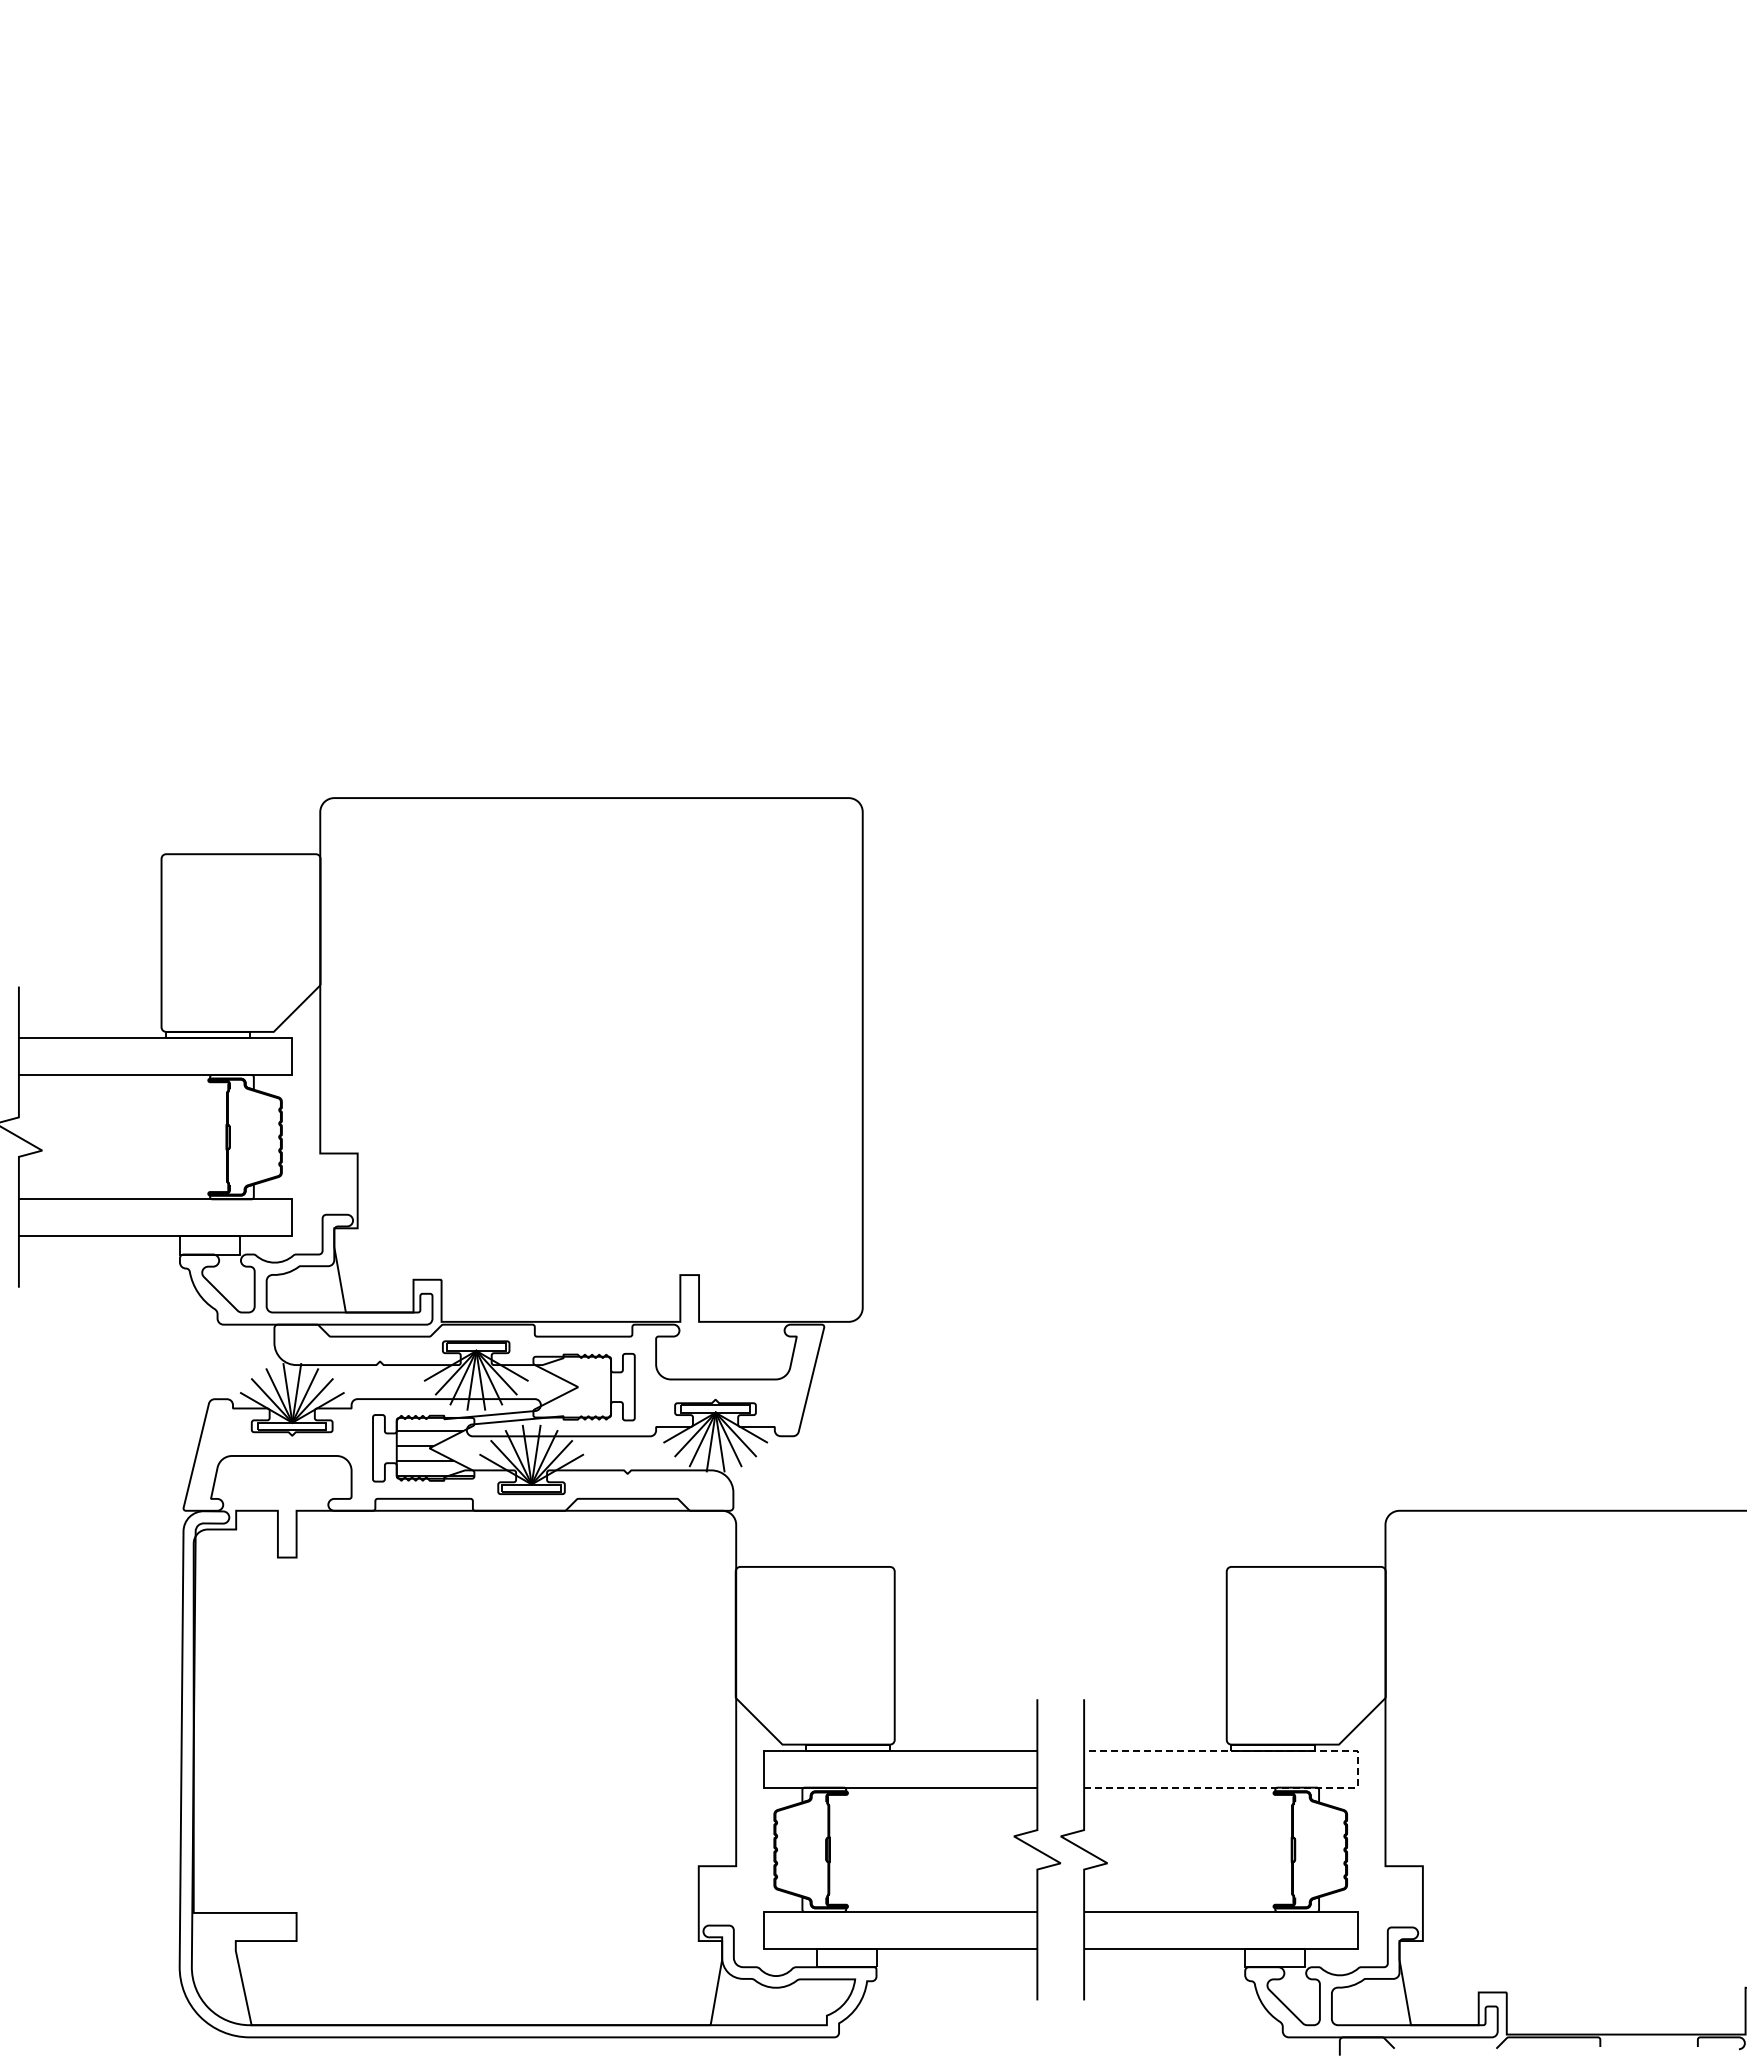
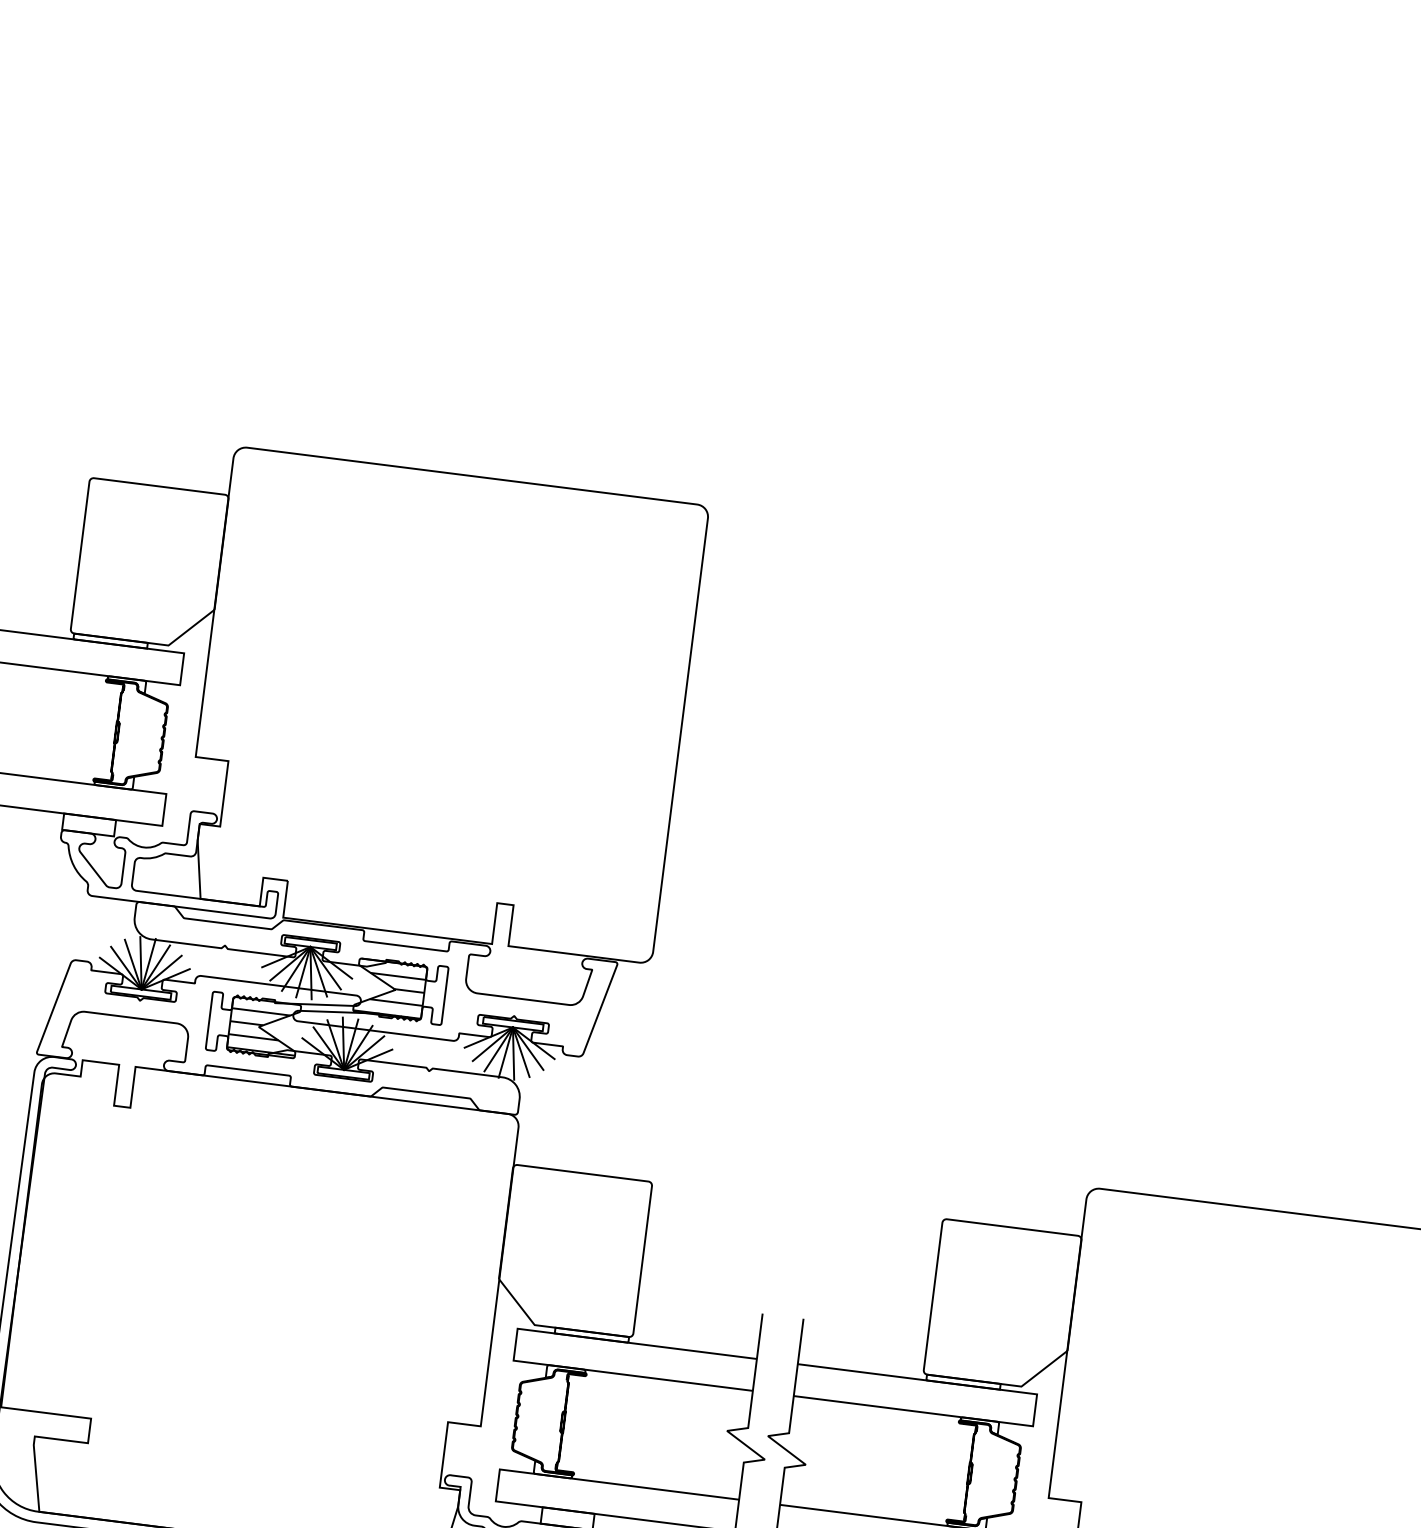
hatch: (572, 1386) -> (390, 988), added
line: (1357, 1768) -> (1035, 1409), dashed -> solid

